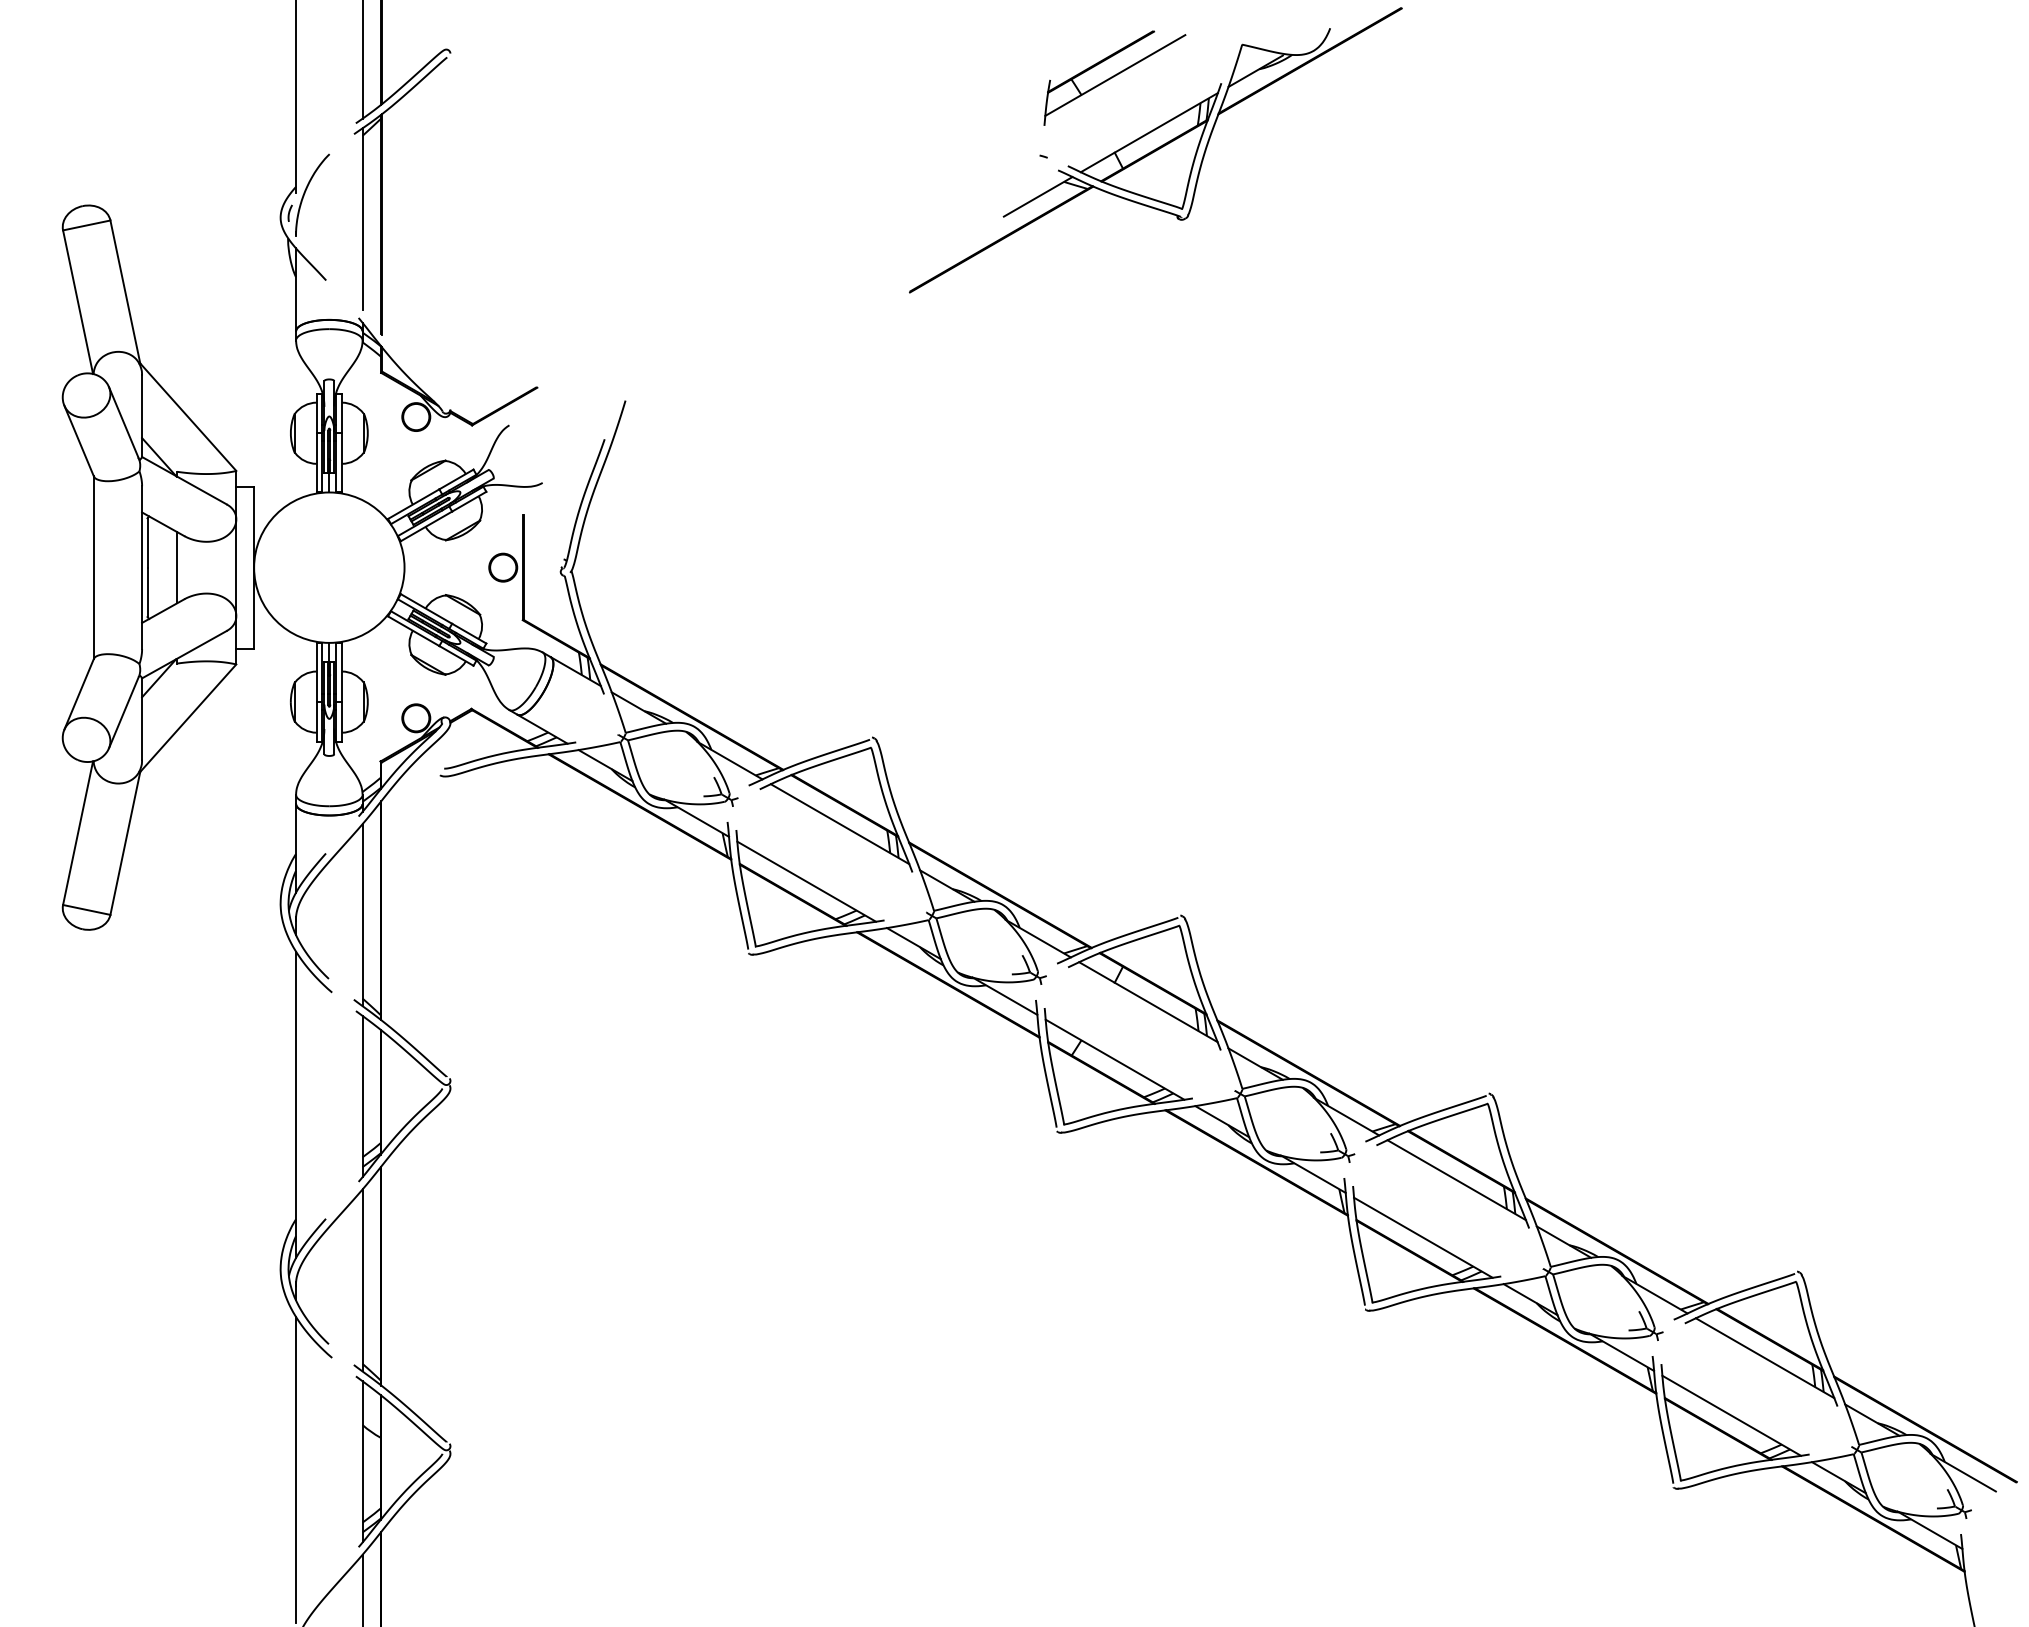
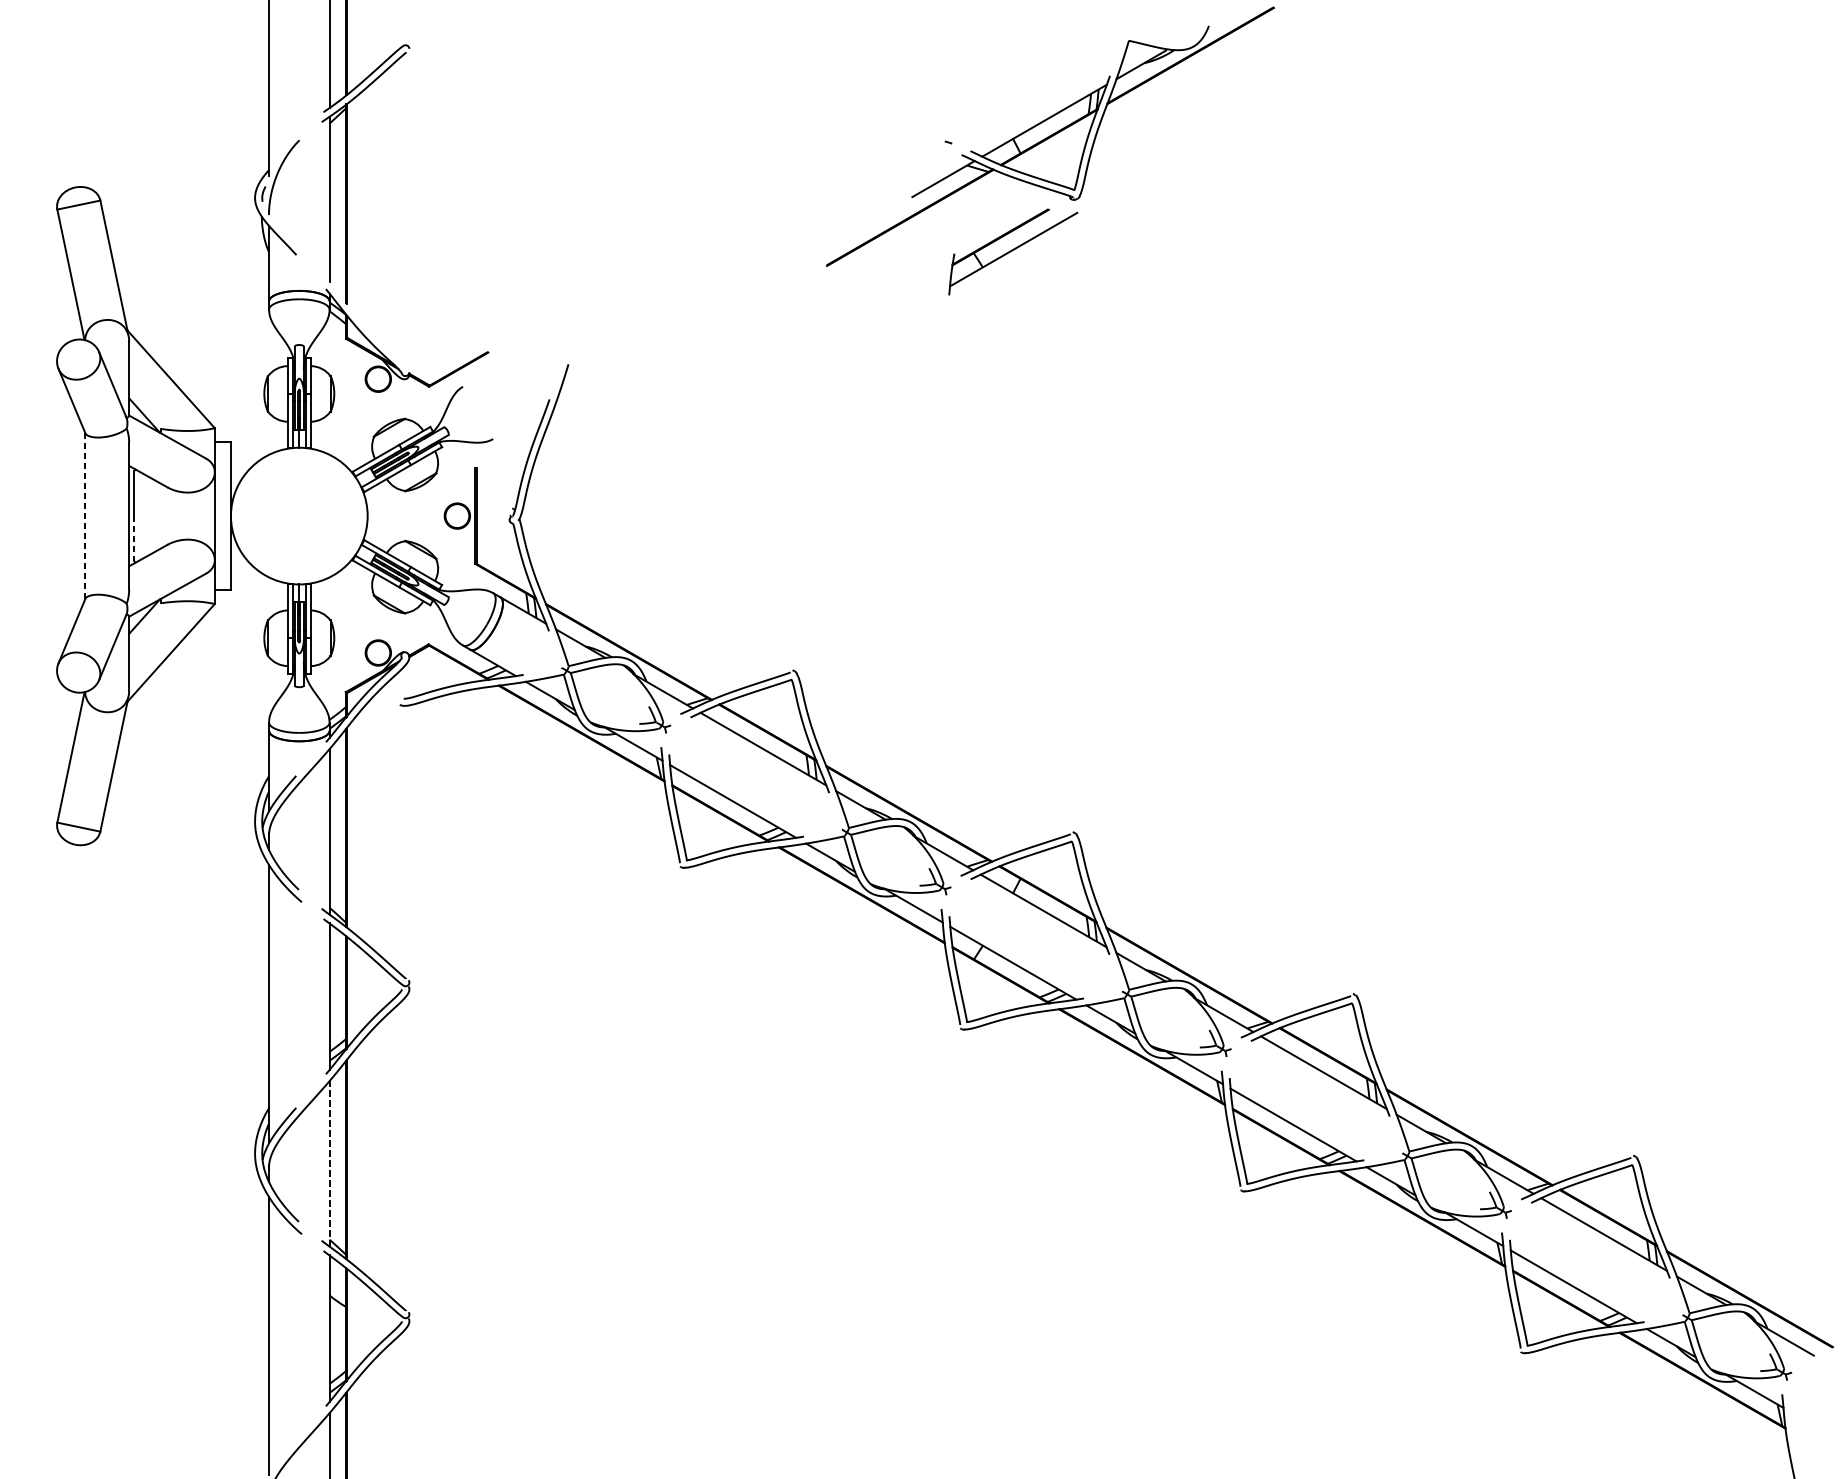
part: (1114, 77) -> (1012, 251), moved
line: (93, 567) -> (84, 515), solid -> dashed
line: (177, 567) -> (161, 515), removed
line: (147, 592) -> (134, 538), solid -> dashed
line: (362, 1279) -> (329, 1163), solid -> dashed

